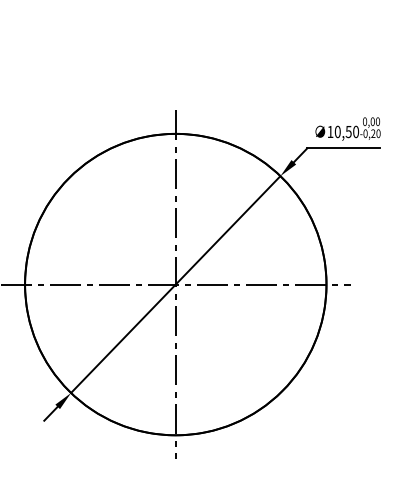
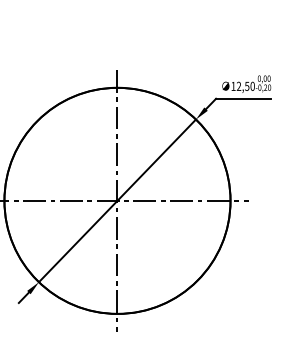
text: (337, 132) -> (238, 86), 10,50 -> 12,50

